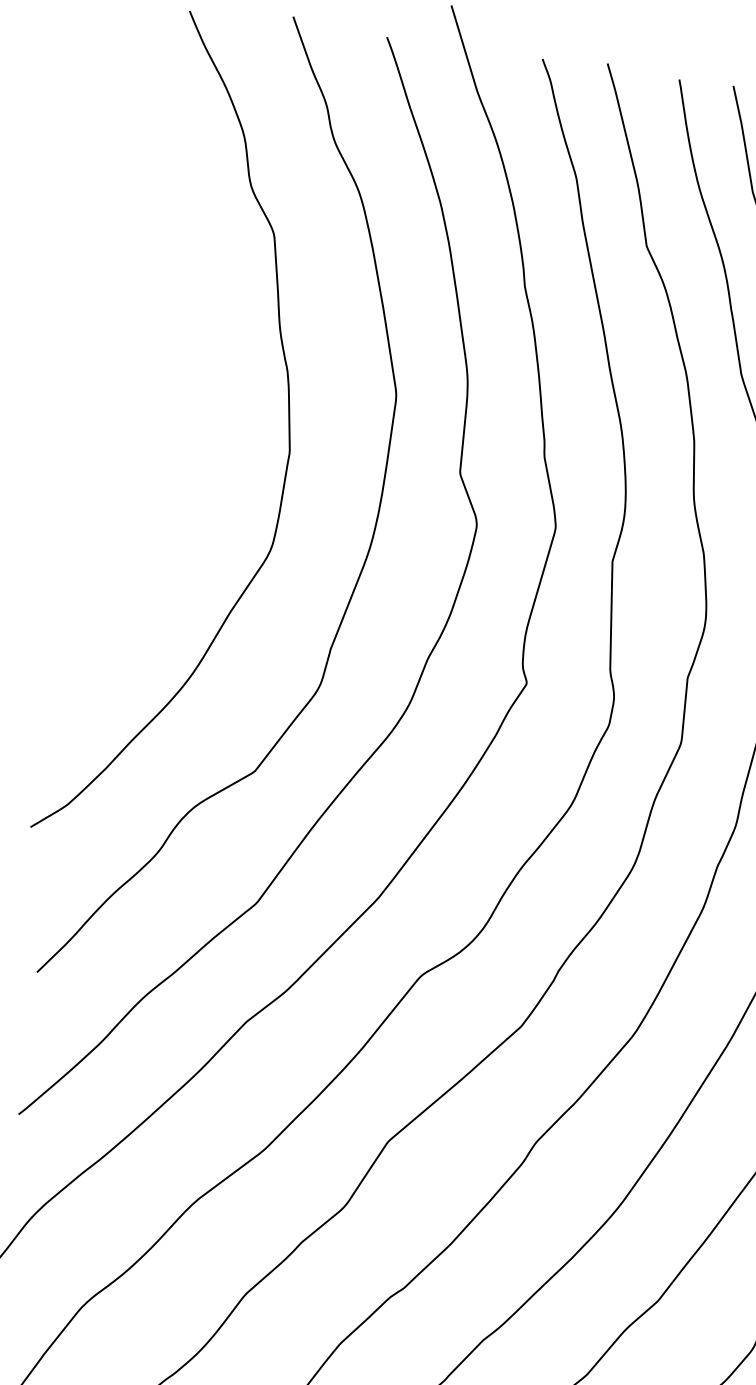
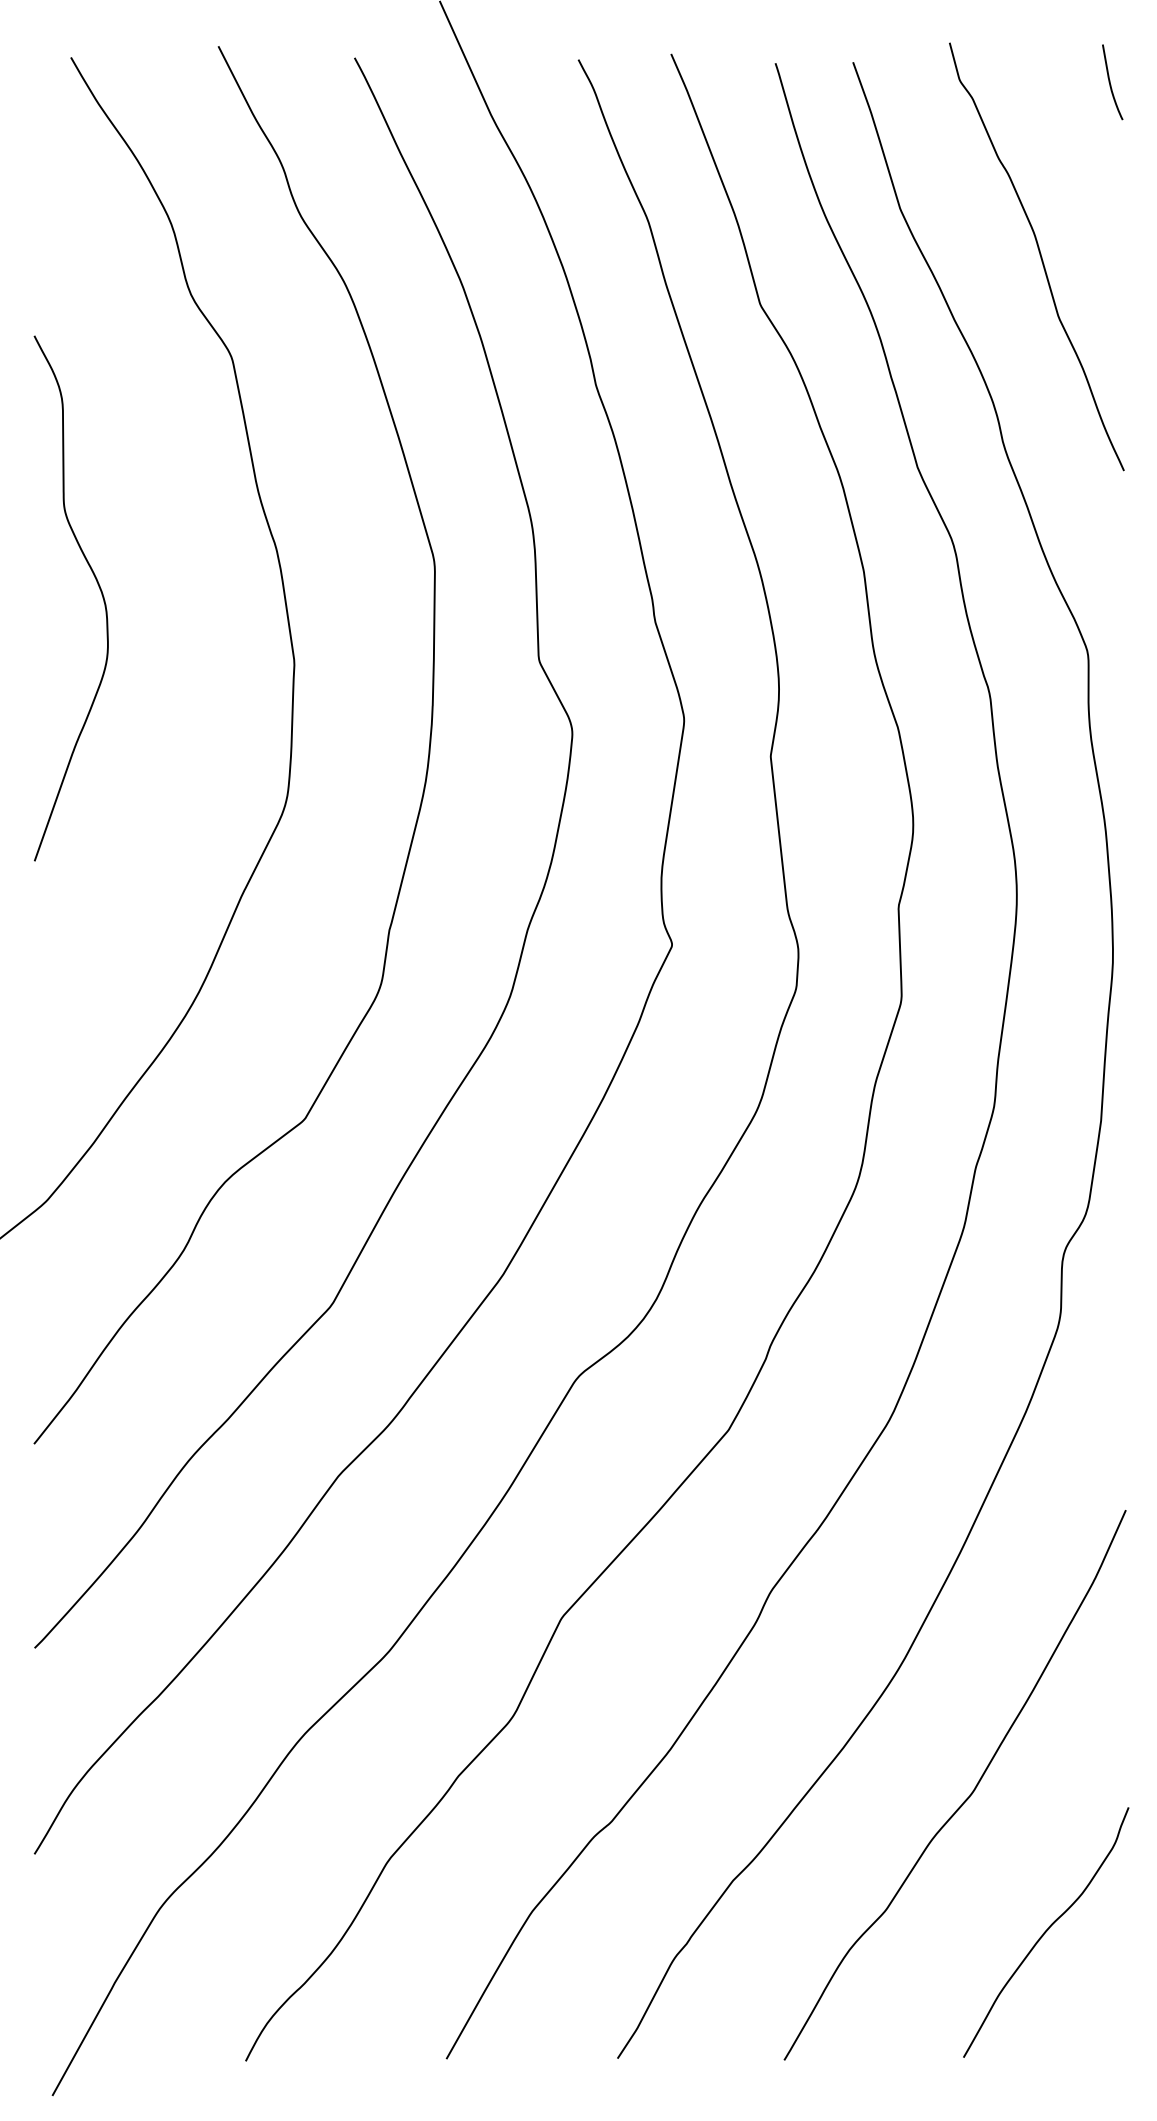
curve: (160, 383) -> (99, 589), added

